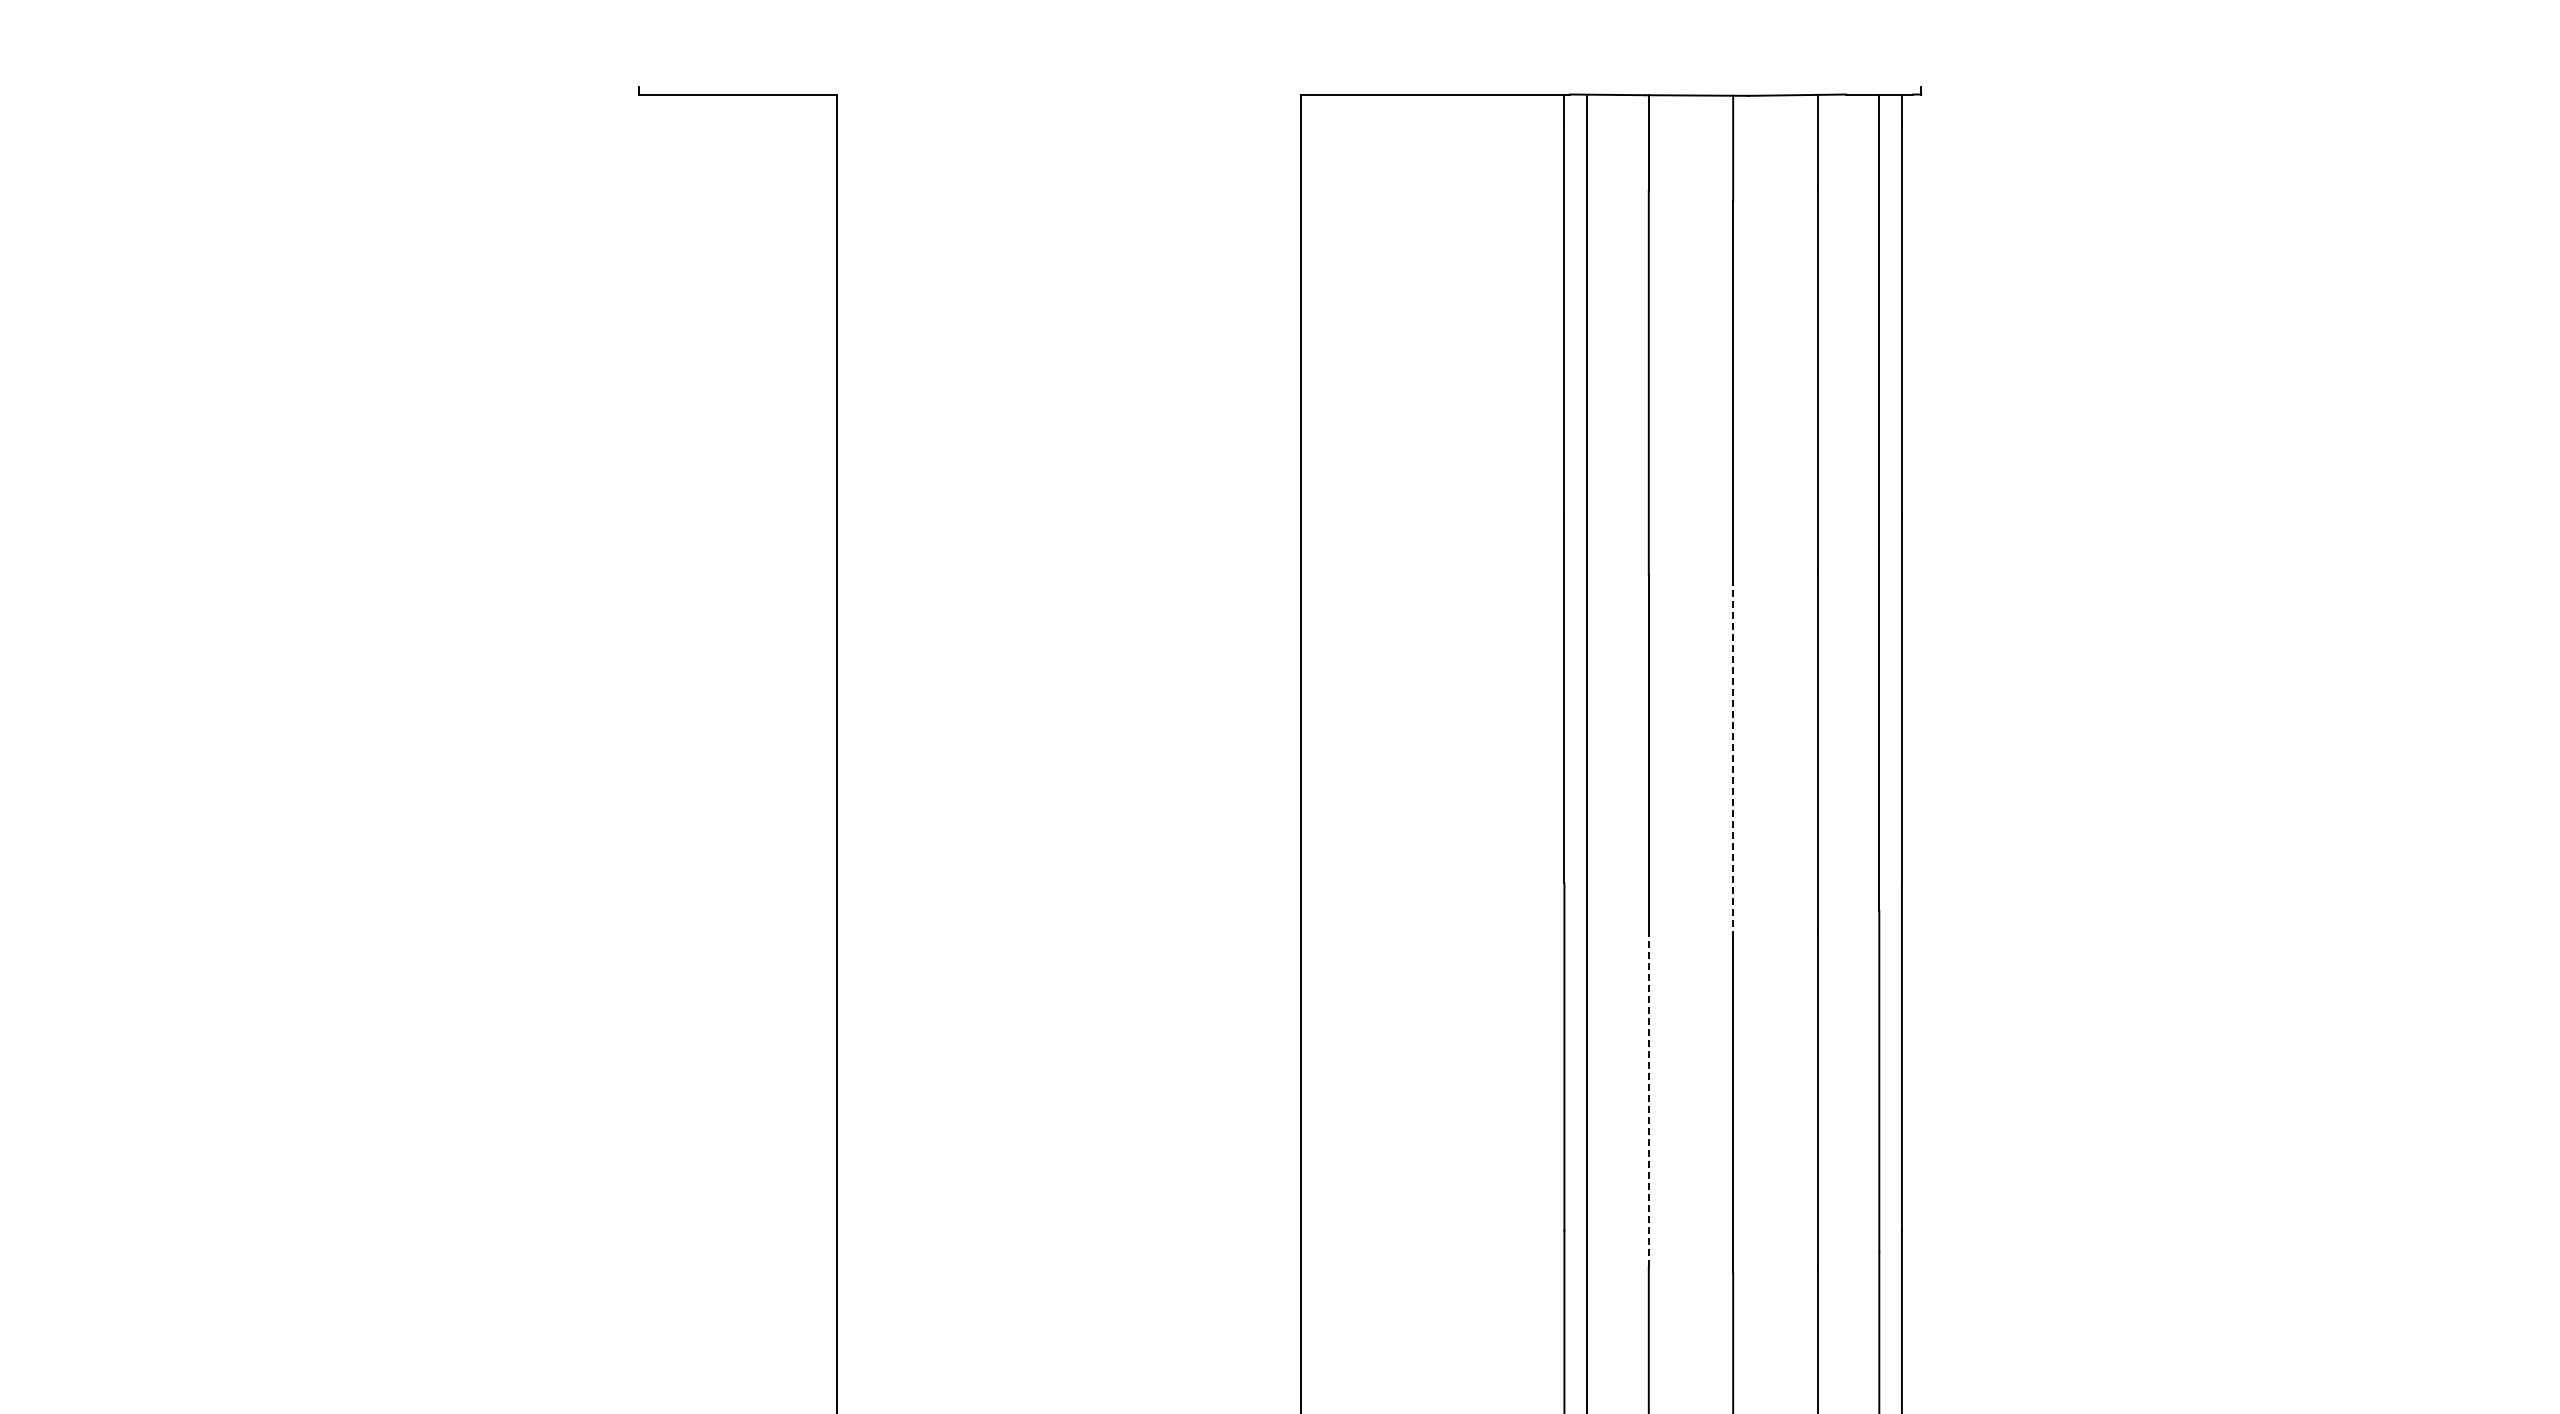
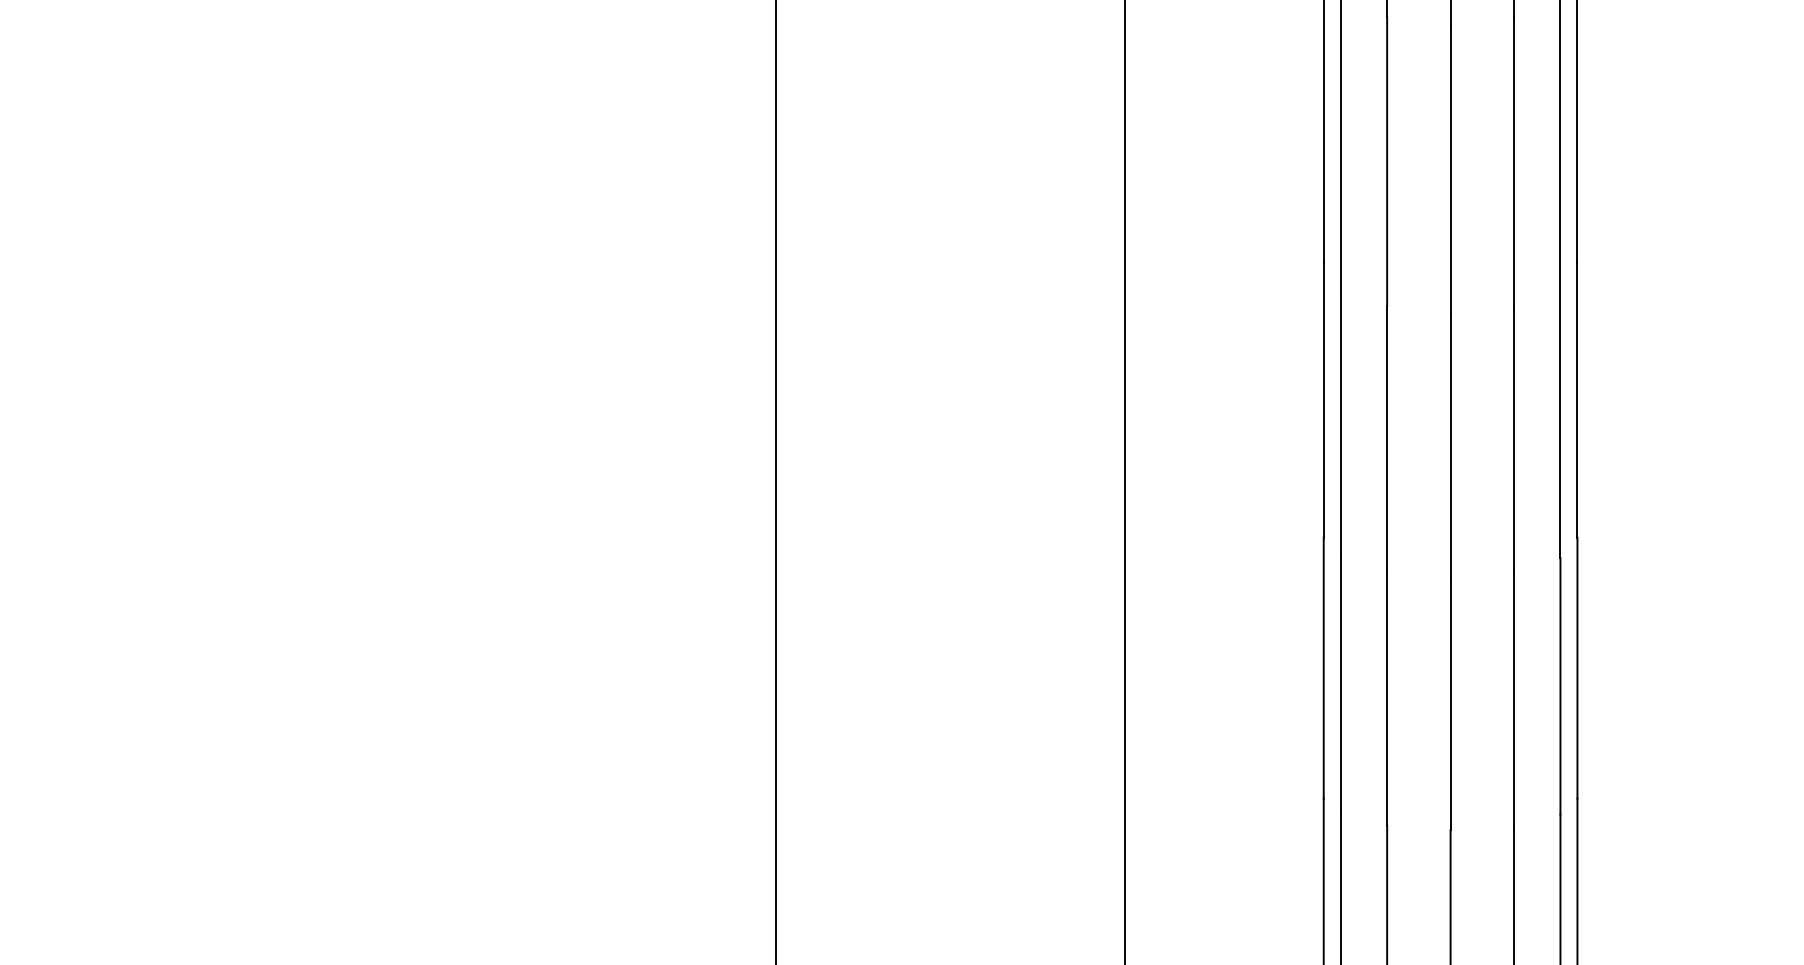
line: (1733, 761) -> (1450, 445), dashed -> solid
line: (1648, 1098) -> (1386, 699), dashed -> solid

